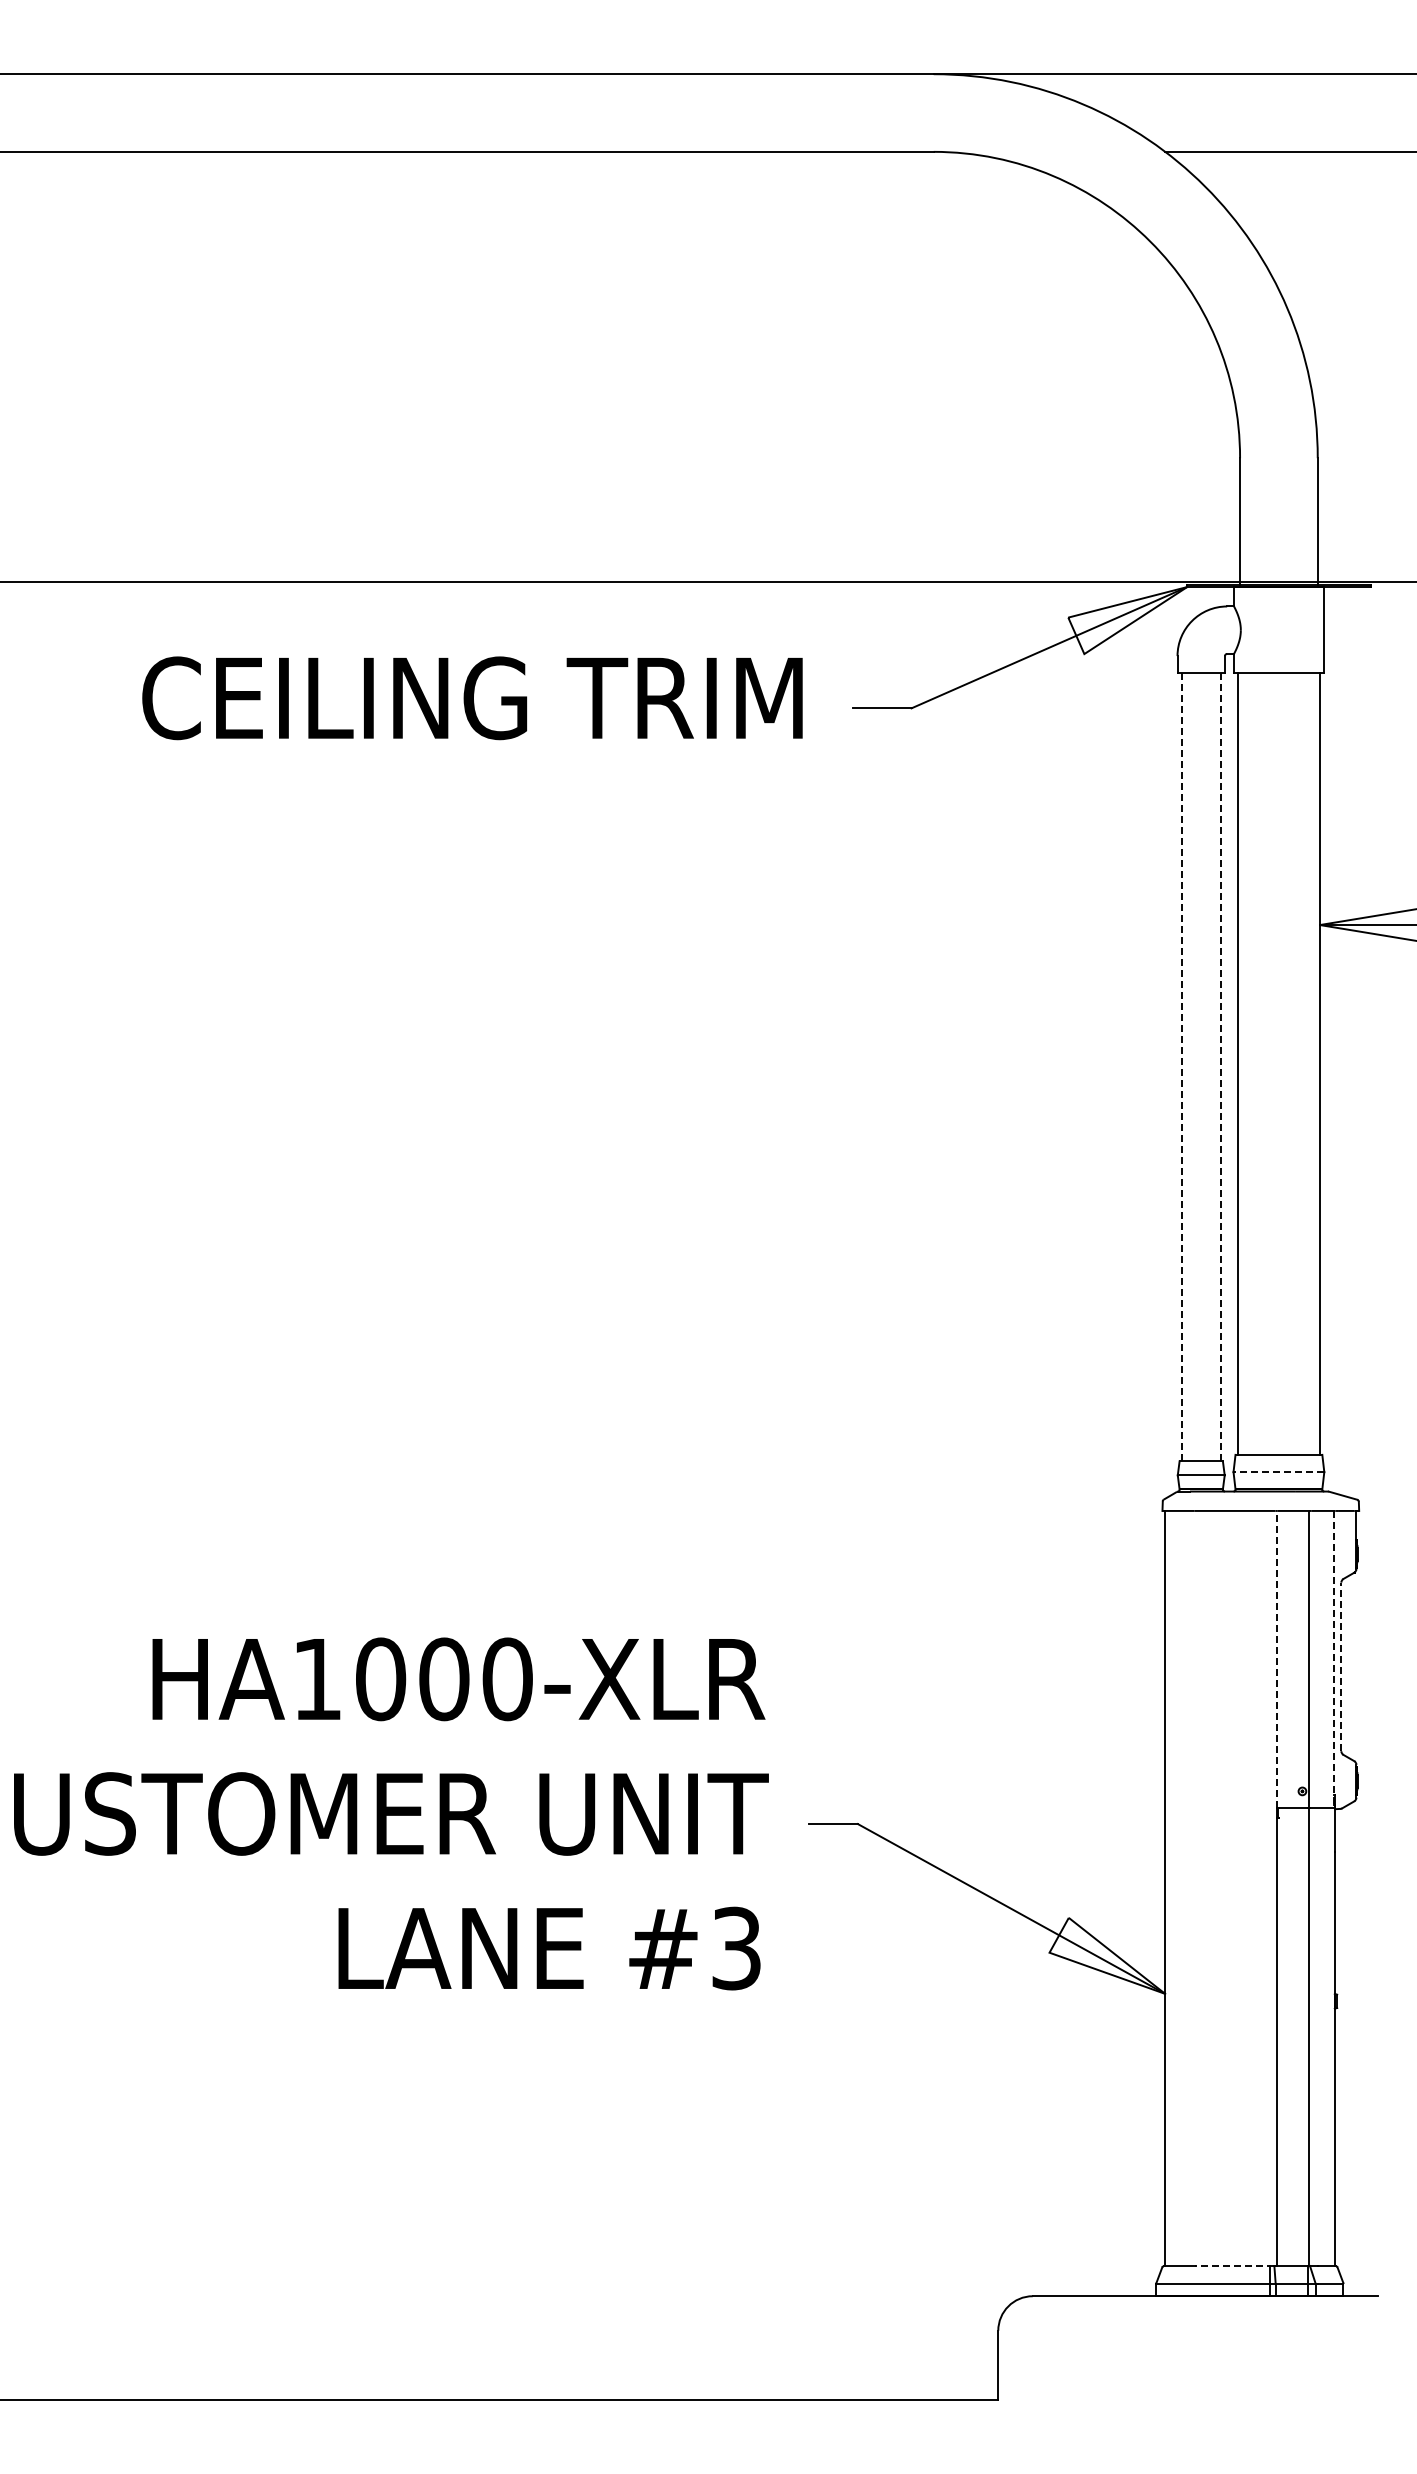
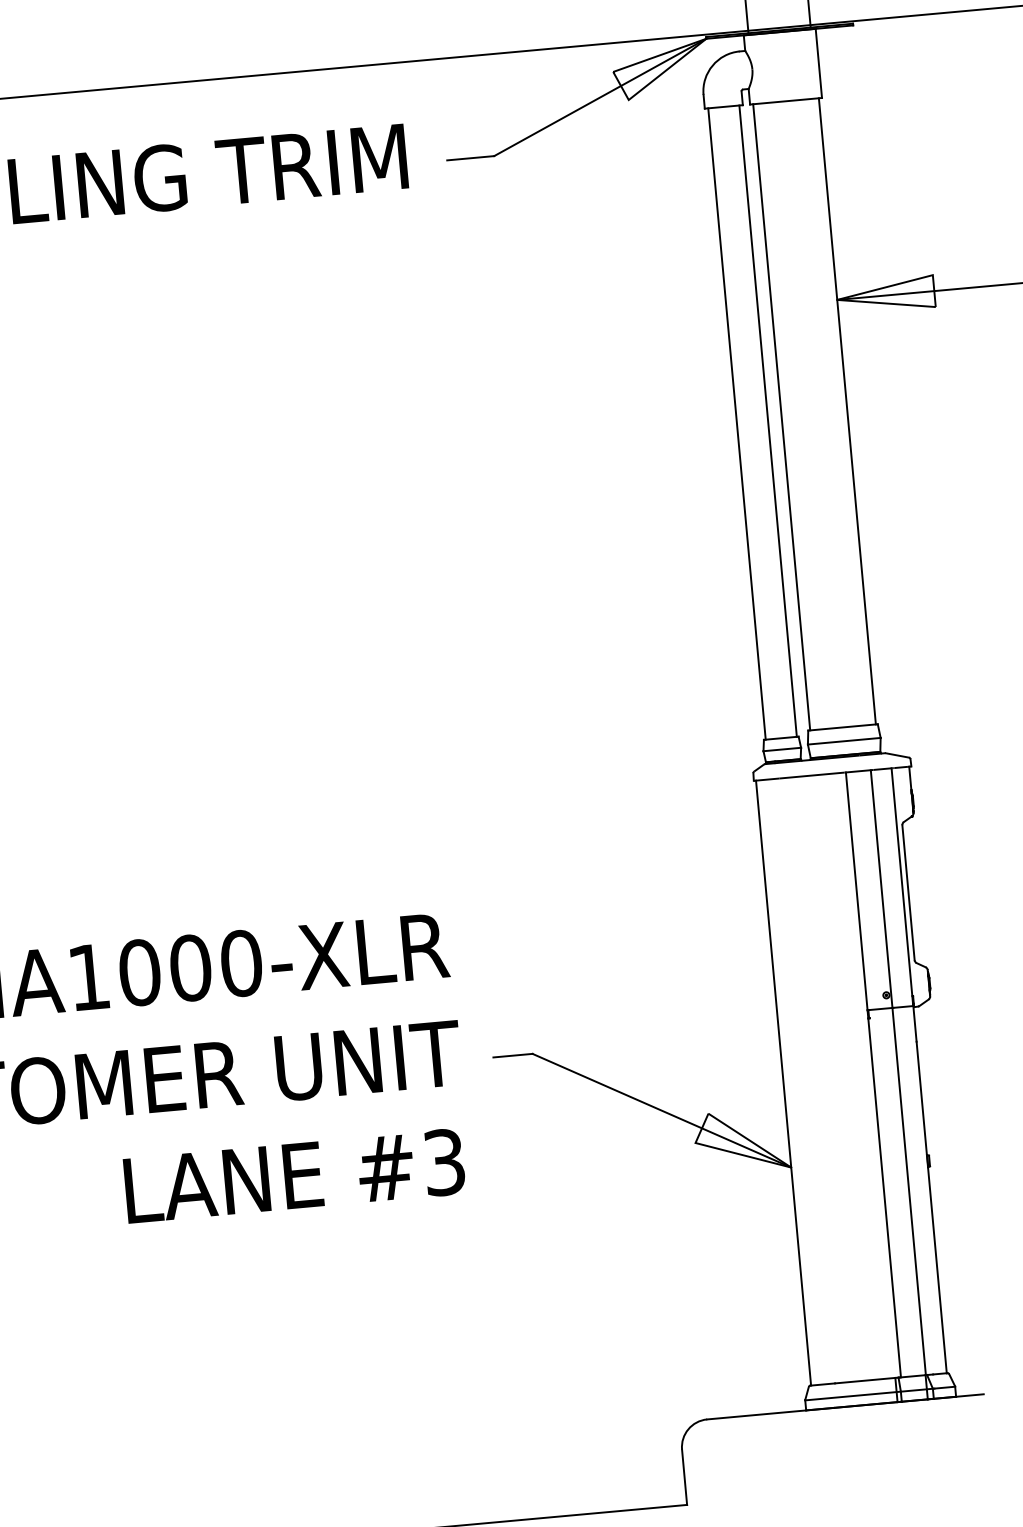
line: (1181, 1066) -> (736, 423), dashed -> solid
line: (1220, 1066) -> (767, 420), dashed -> solid
line: (1278, 1472) -> (843, 741), dashed -> solid
line: (1277, 1658) -> (856, 890), dashed -> solid
line: (1334, 1659) -> (902, 887), dashed -> solid
line: (1341, 1666) -> (908, 892), dashed -> solid
line: (1234, 2266) -> (866, 1380), dashed -> solid

